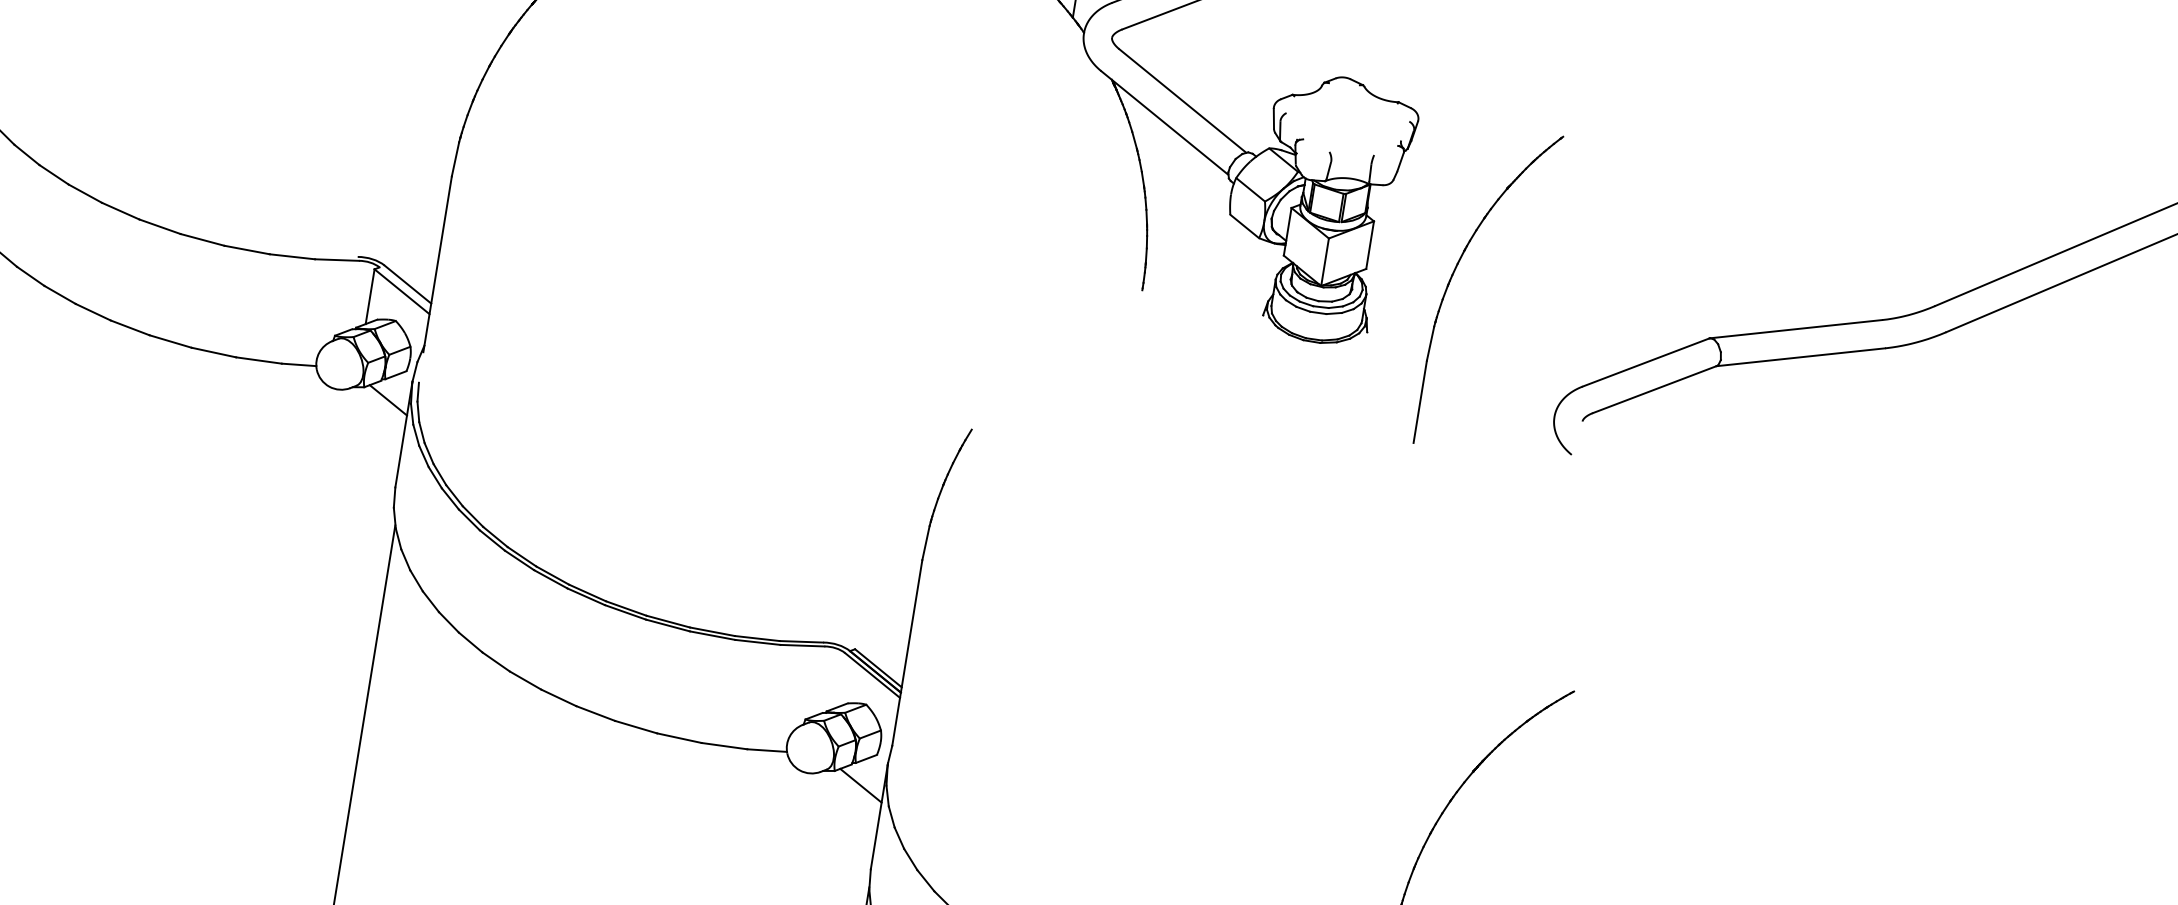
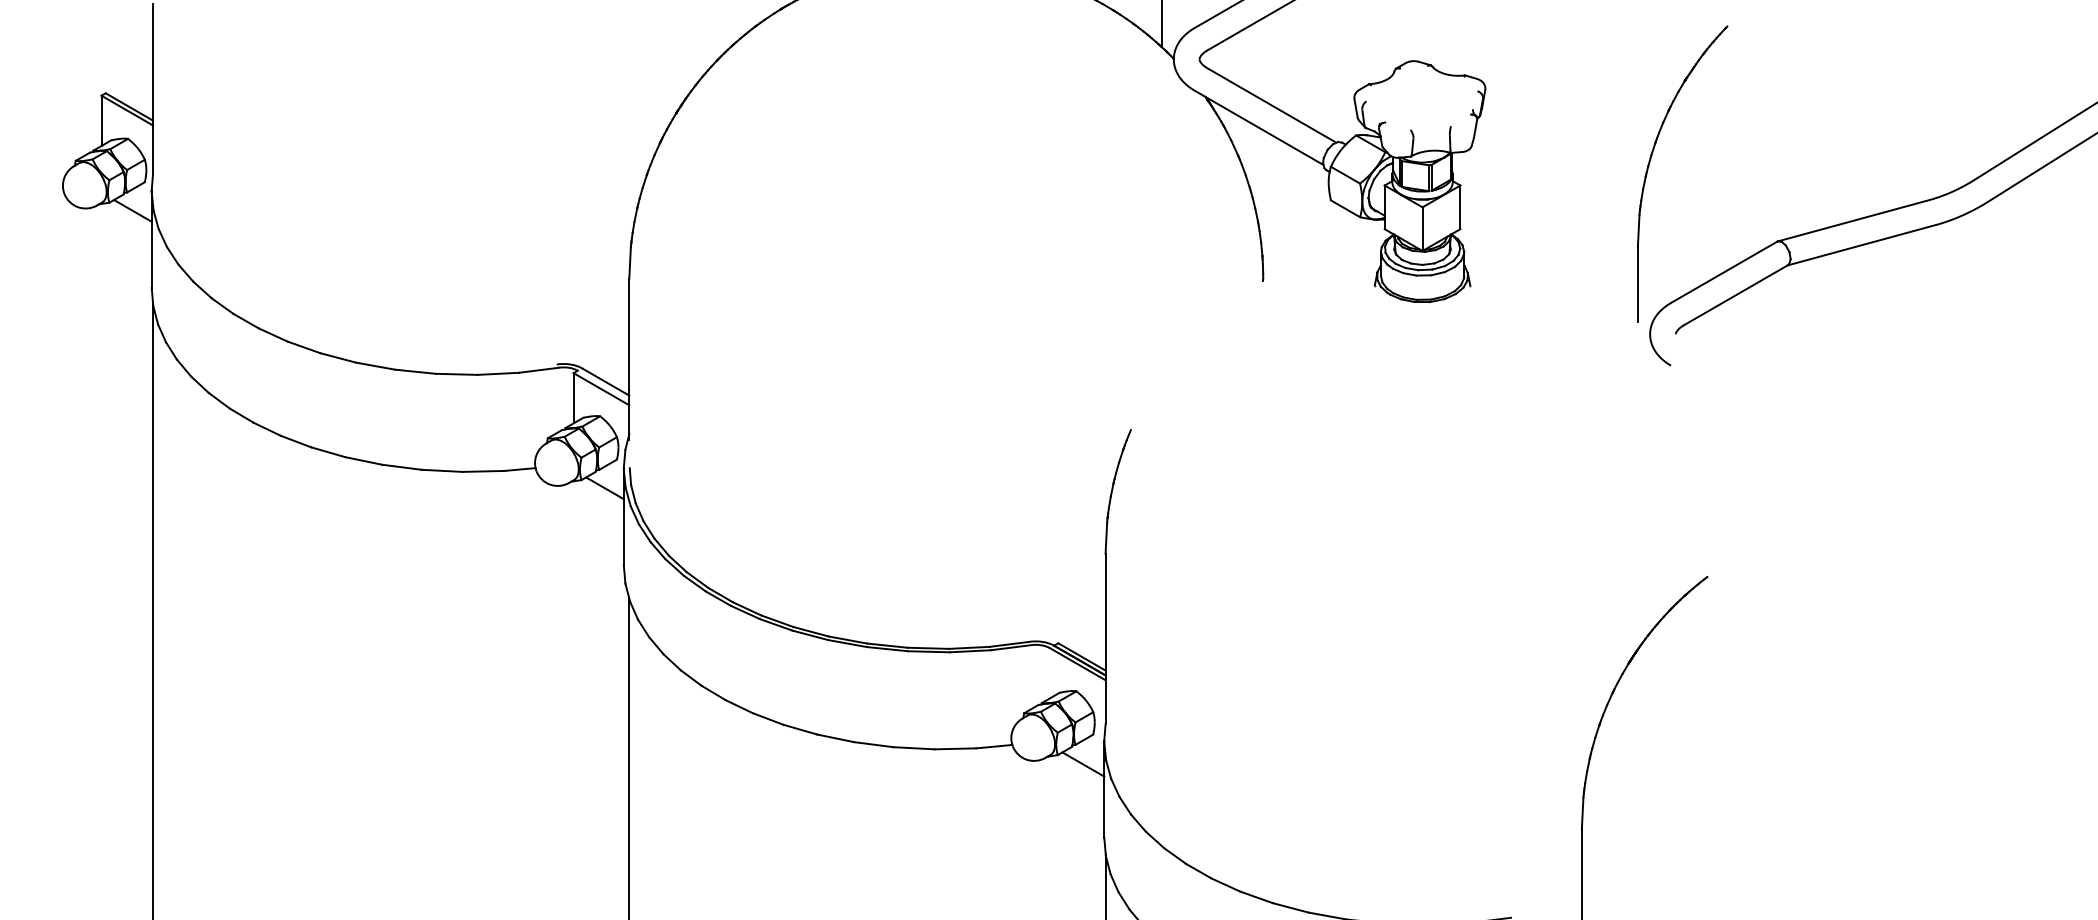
part: (1453, 275) -> (1649, 166), moved

